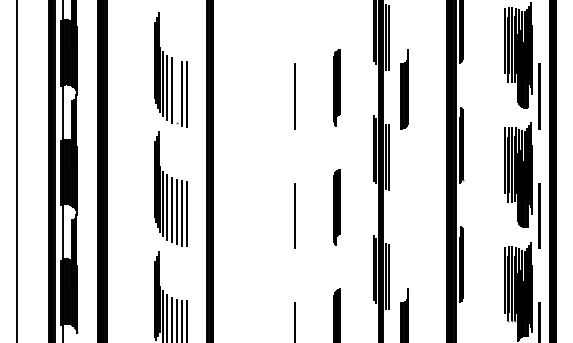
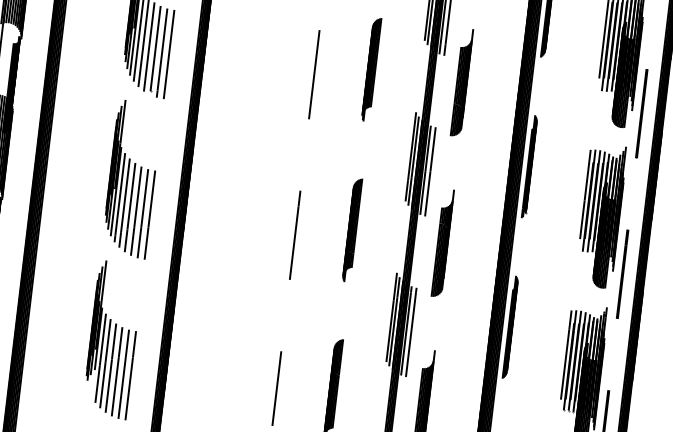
line: (176, 90) -> (155, 47), added
part: (404, 208) -> (442, 242), added

